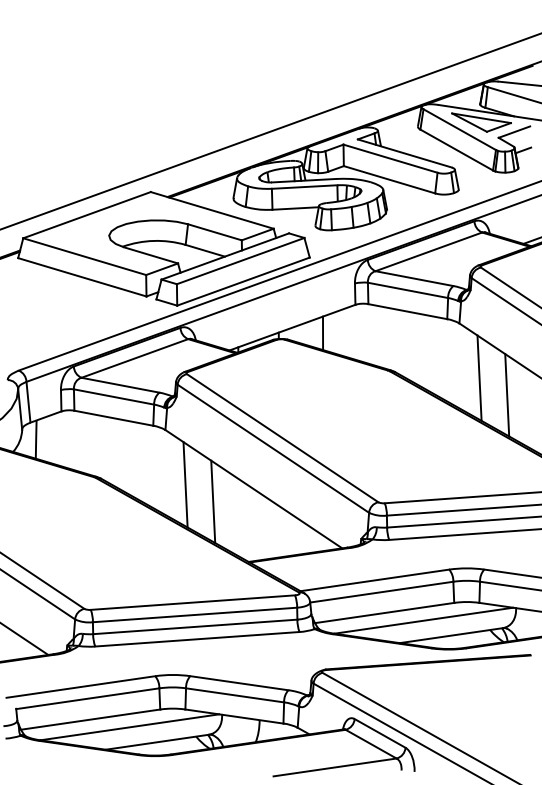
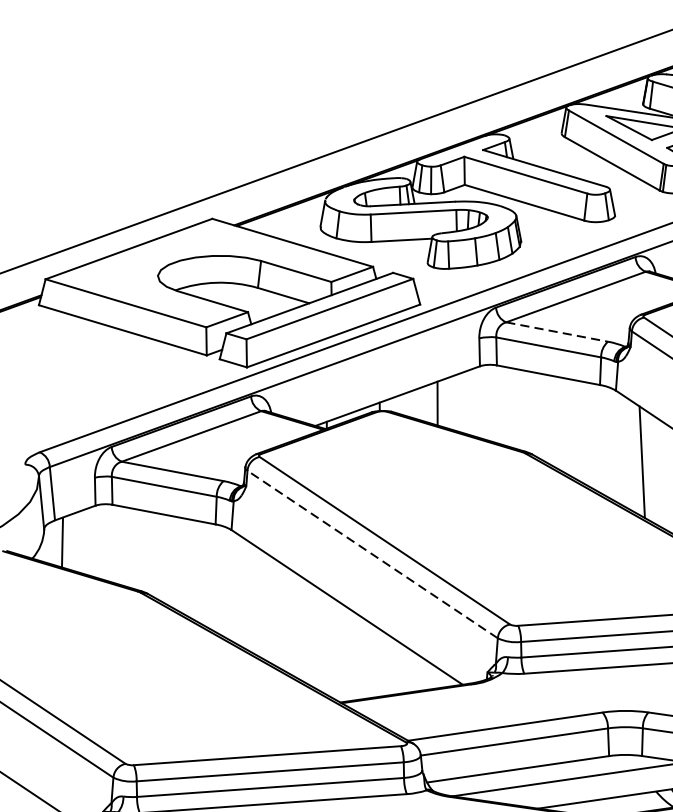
line: (414, 278) -> (557, 331), solid -> dashed
line: (272, 448) -> (371, 554), solid -> dashed
line: (185, 484) -> (257, 601), removed
line: (213, 501) -> (294, 623), removed

